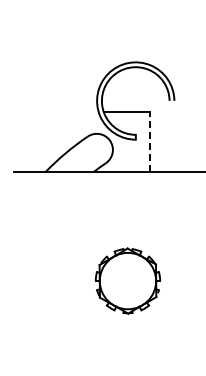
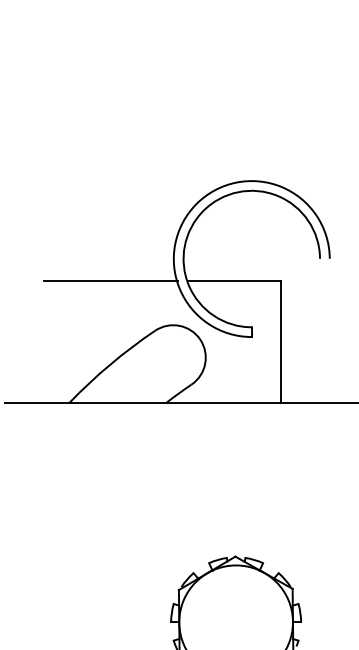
line: (65, 111) -> (110, 280), added
line: (150, 141) -> (281, 340), dashed -> solid

